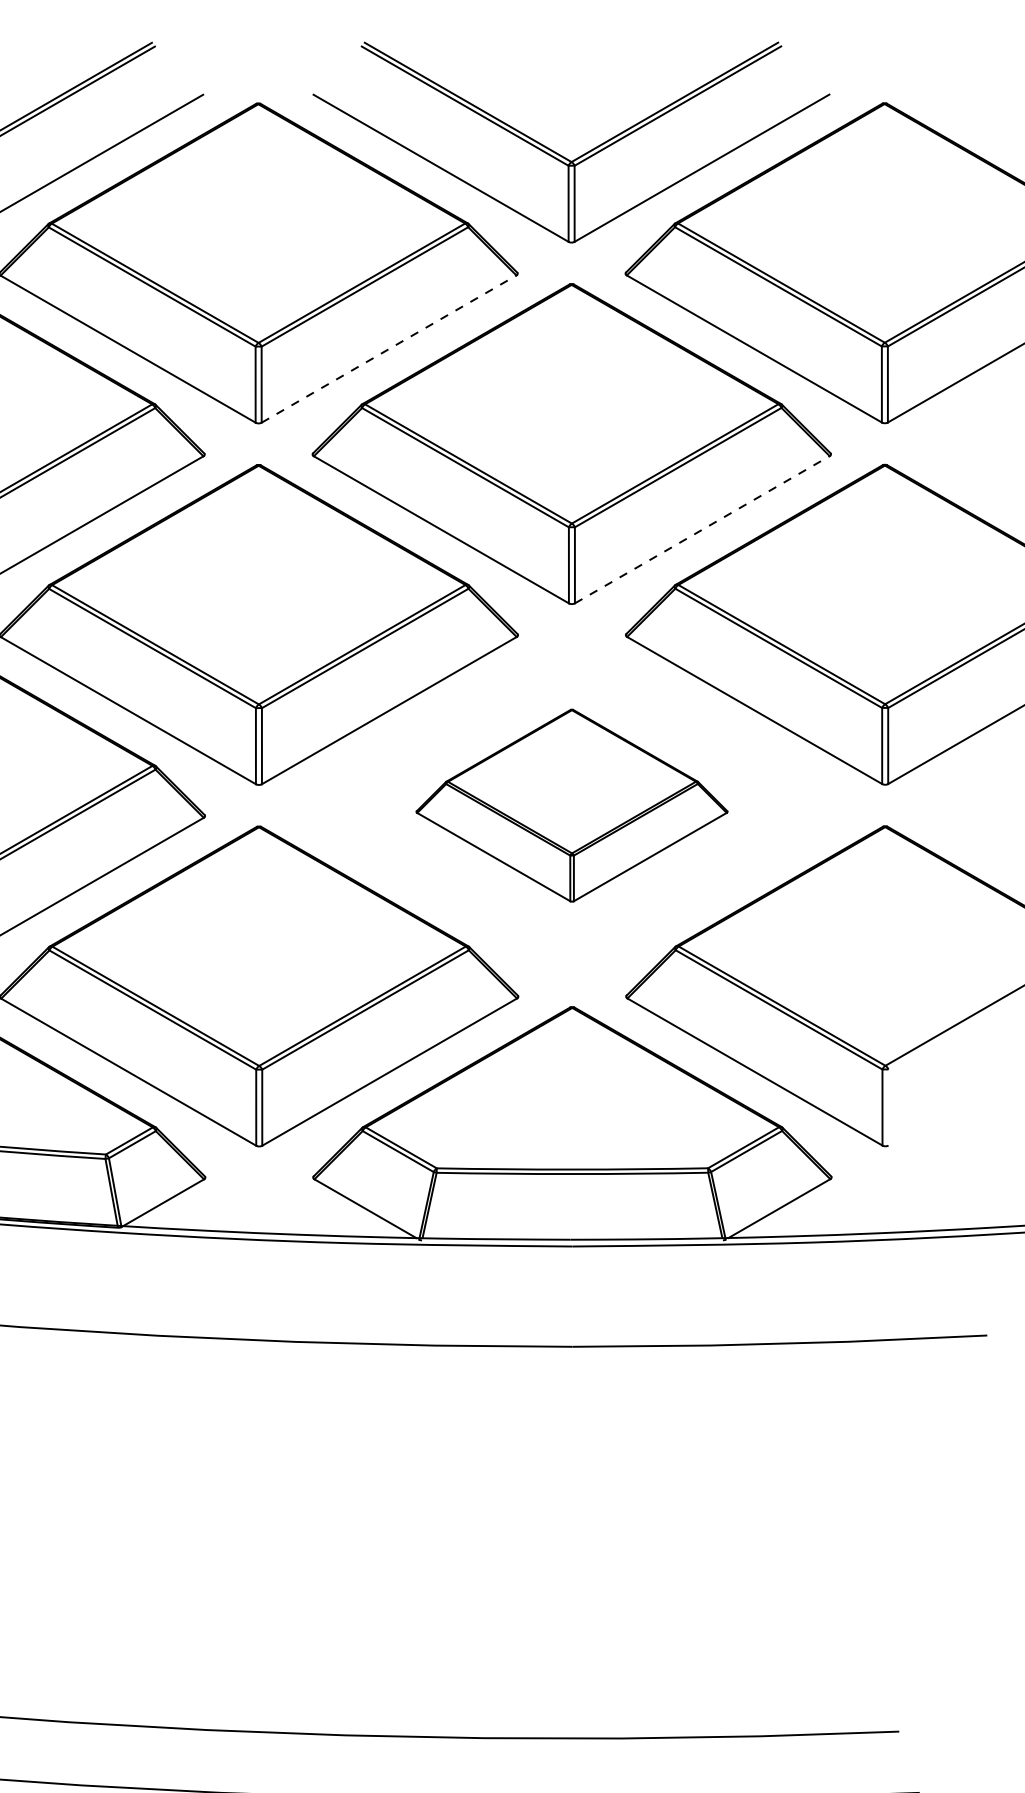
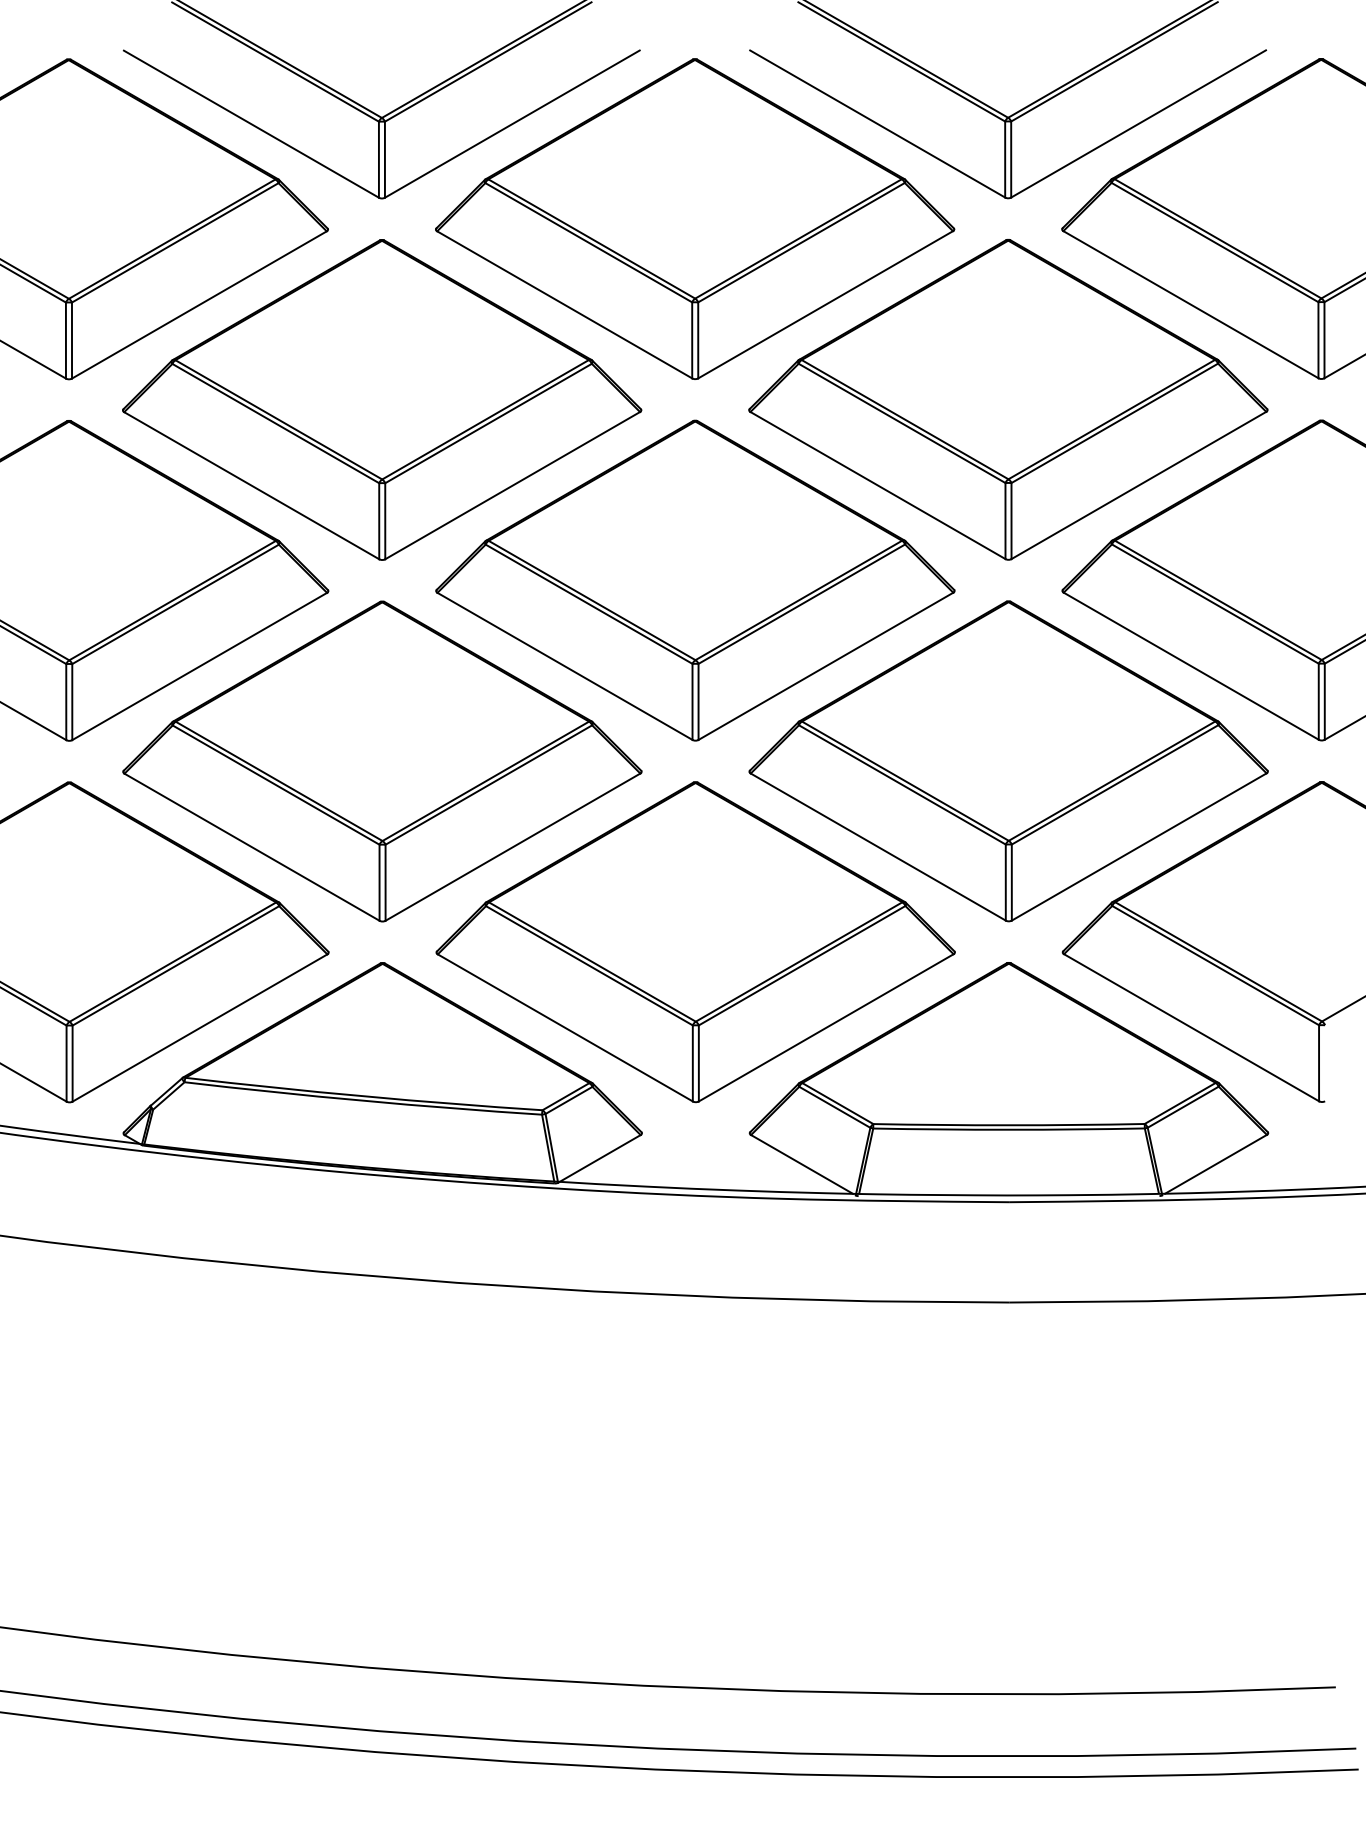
line: (389, 348) -> (826, 304), dashed -> solid
line: (702, 529) -> (1139, 485), dashed -> solid
part: (571, 805) -> (1008, 761), size x1.67

